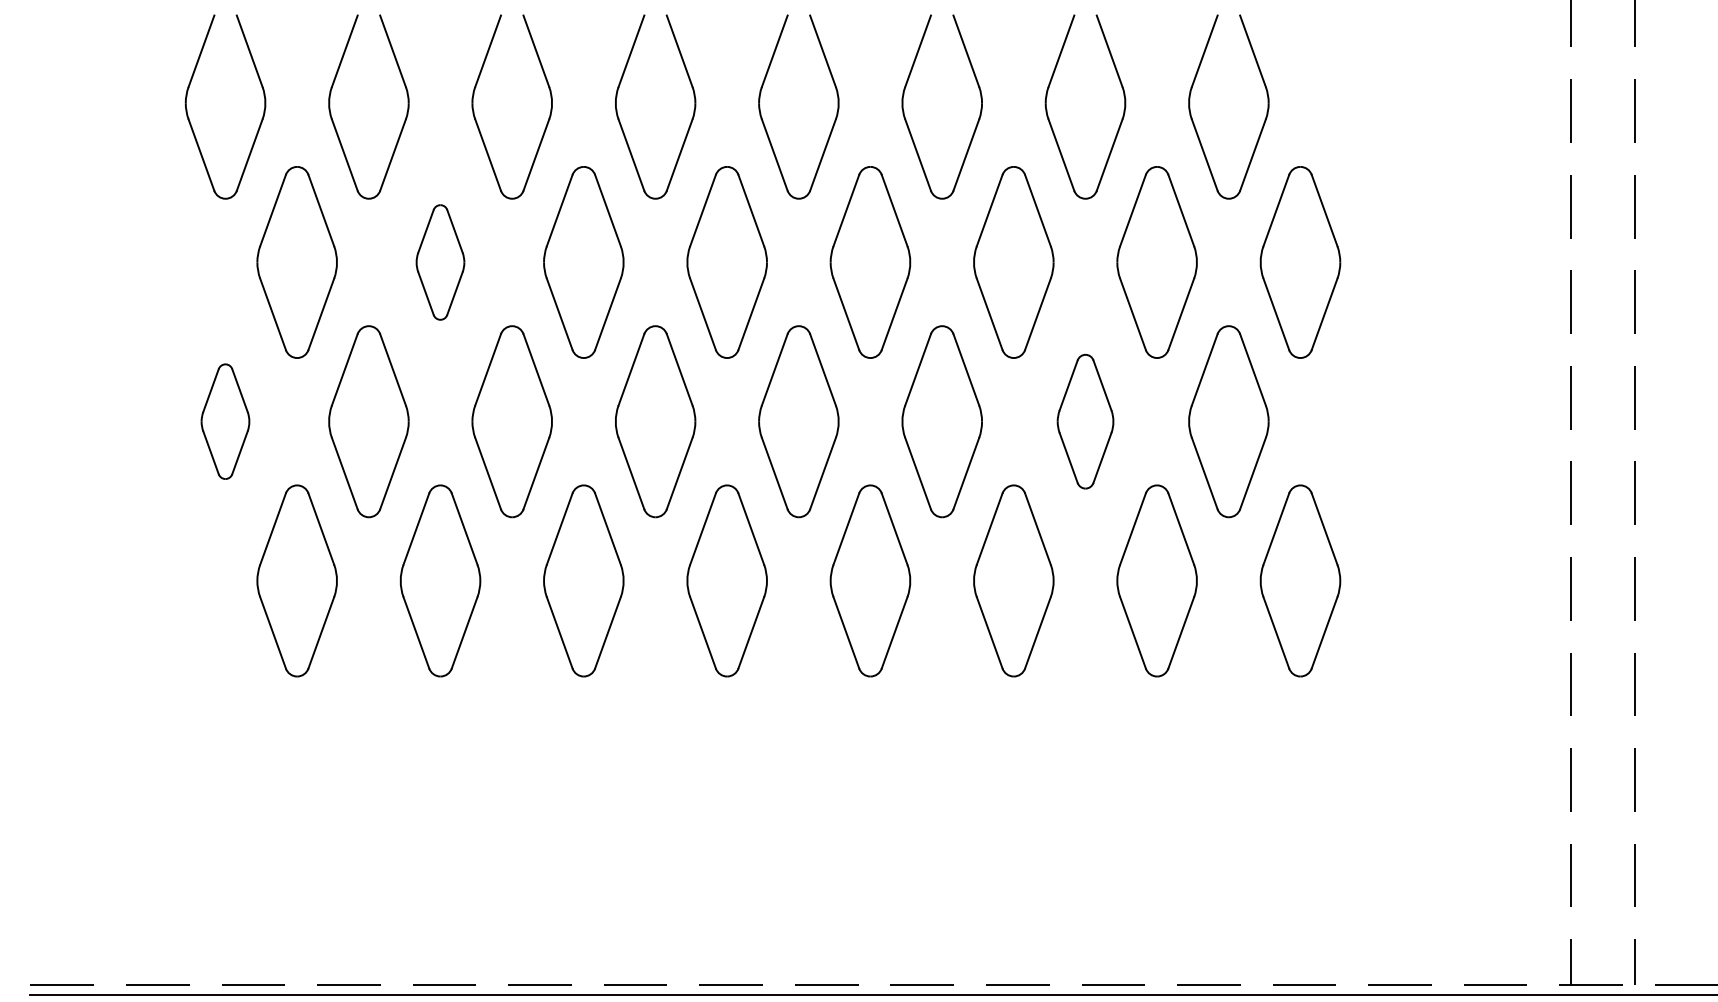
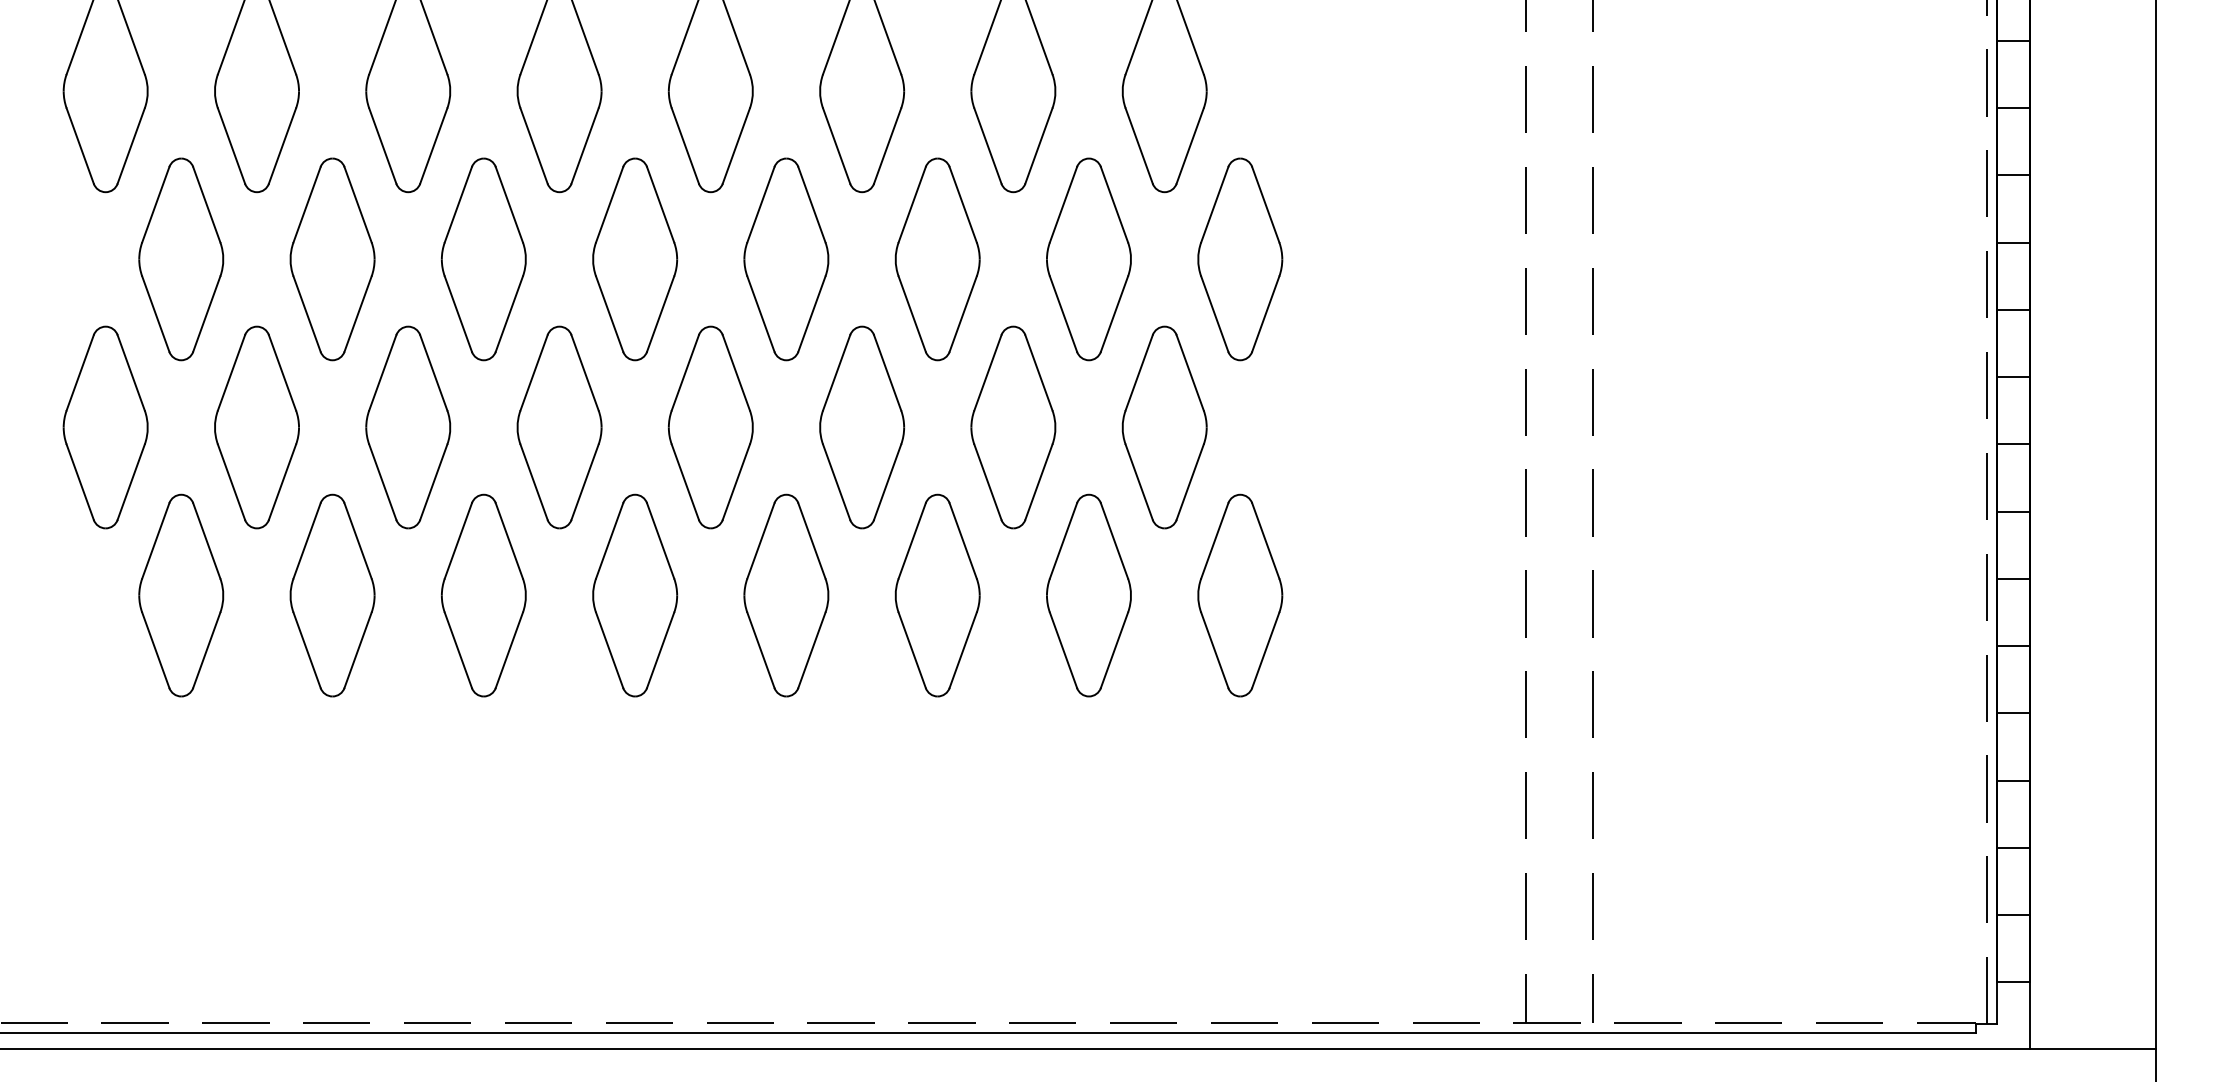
part: (440, 262) -> (332, 259), size x1.67
part: (225, 421) -> (105, 427), size x1.67
part: (1085, 421) -> (1013, 427), size x1.43

